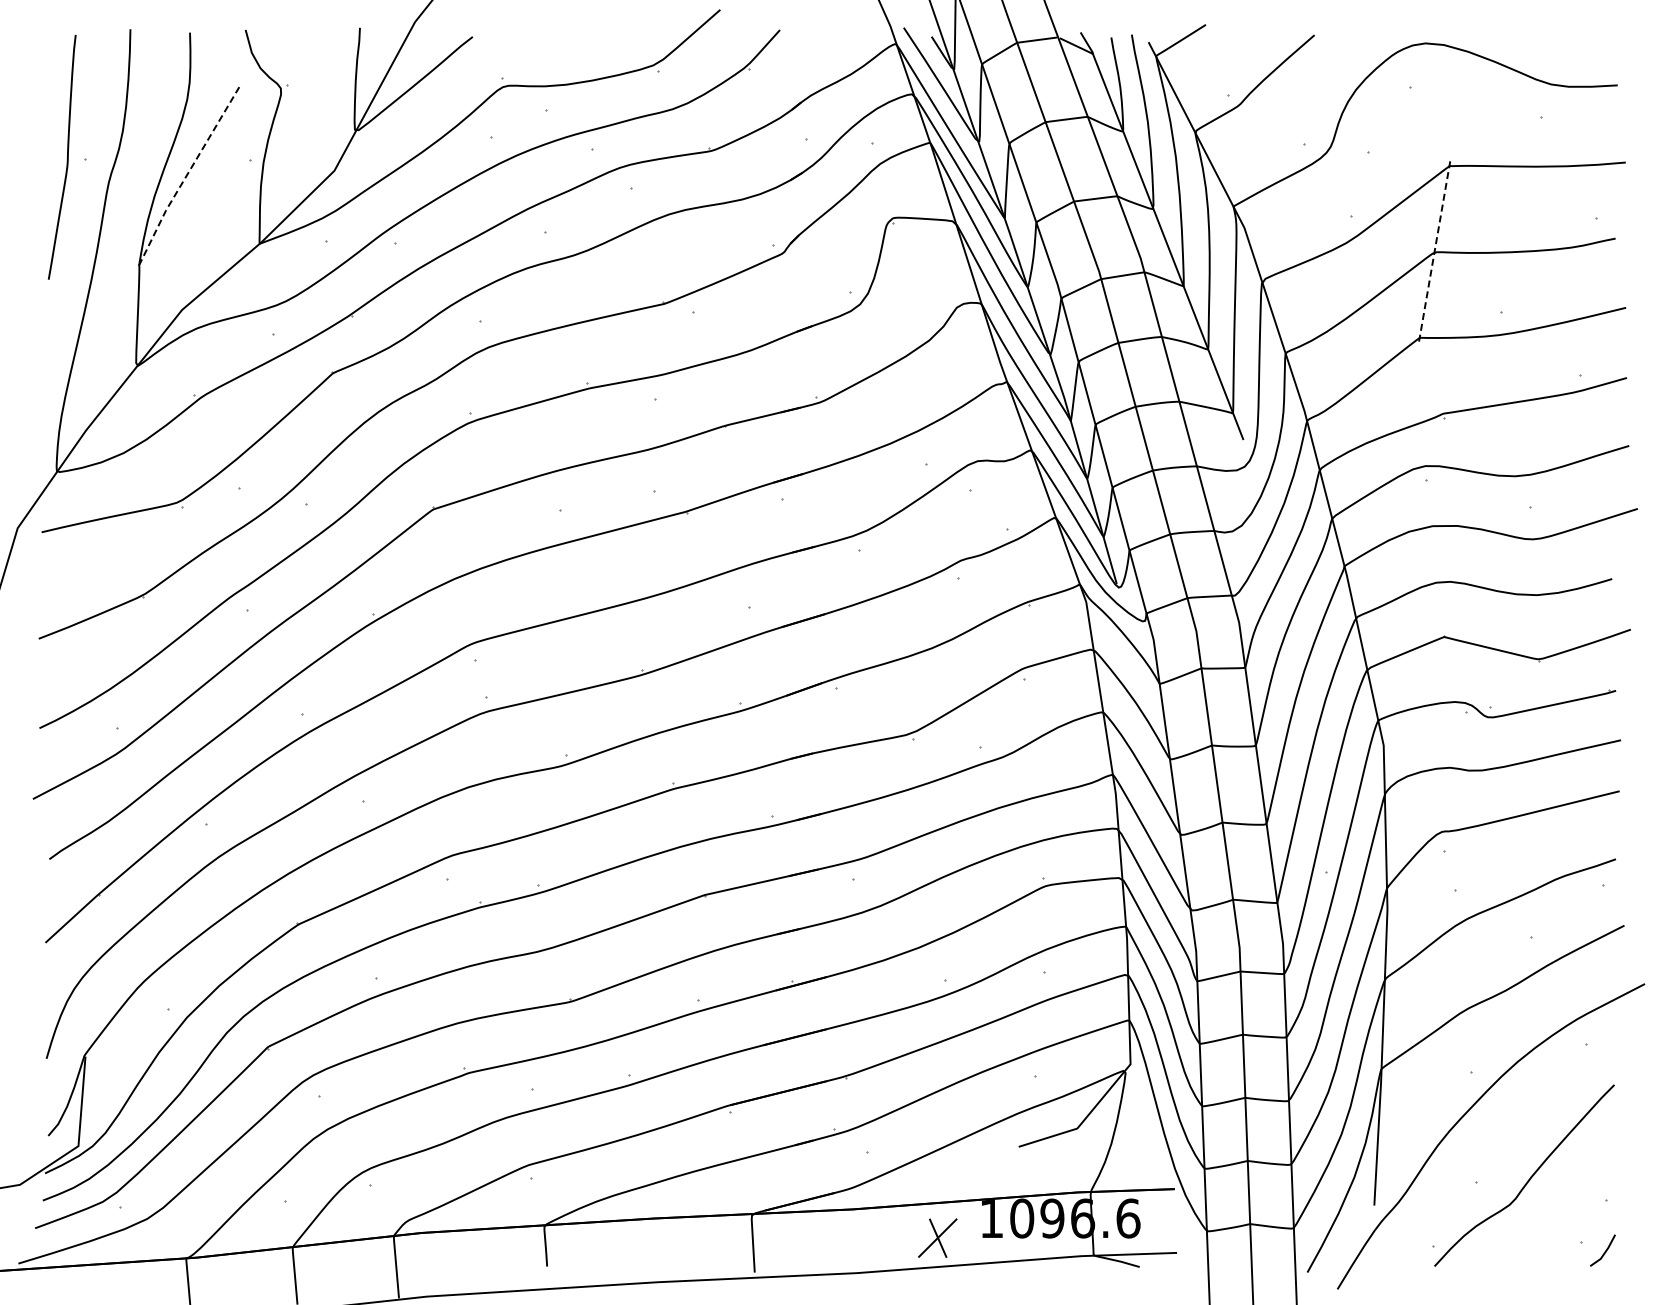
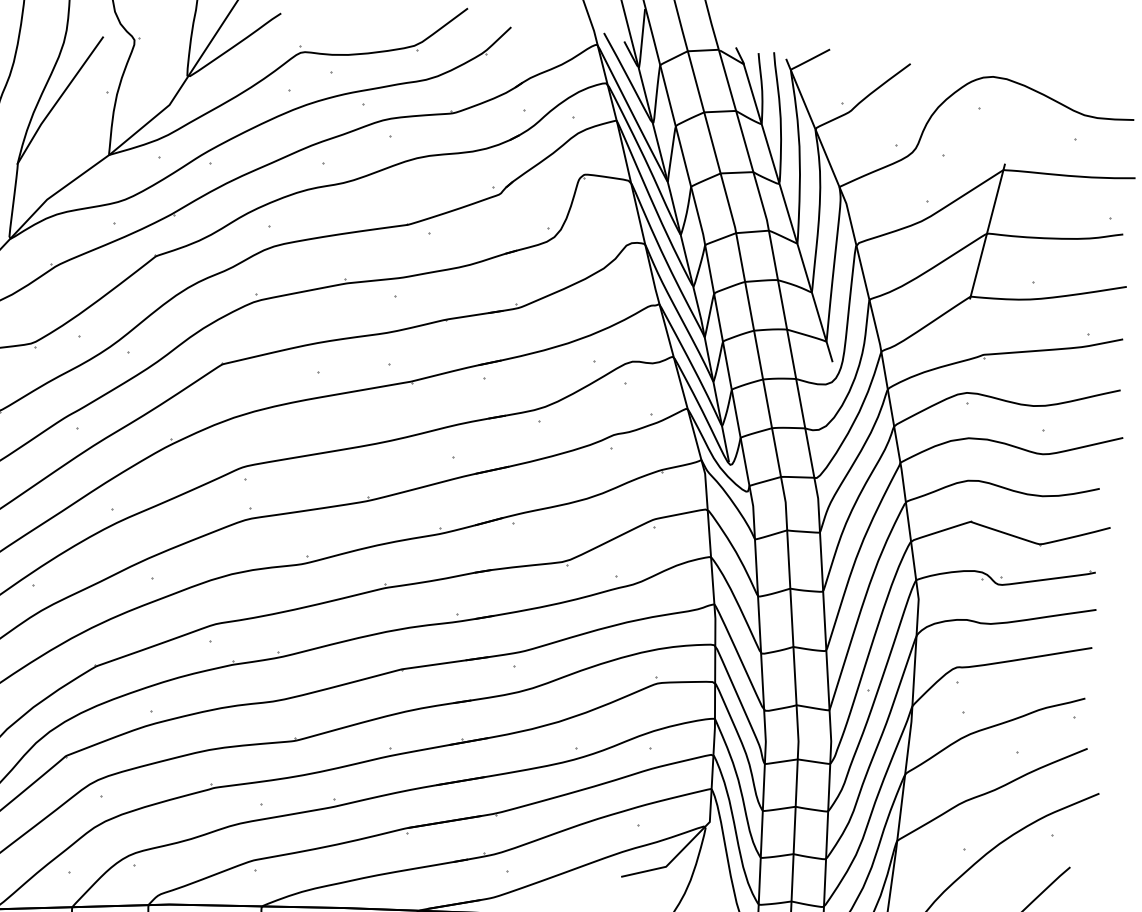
line: (186, 176) -> (58, 100), dashed -> solid
line: (1435, 249) -> (987, 231), dashed -> solid

